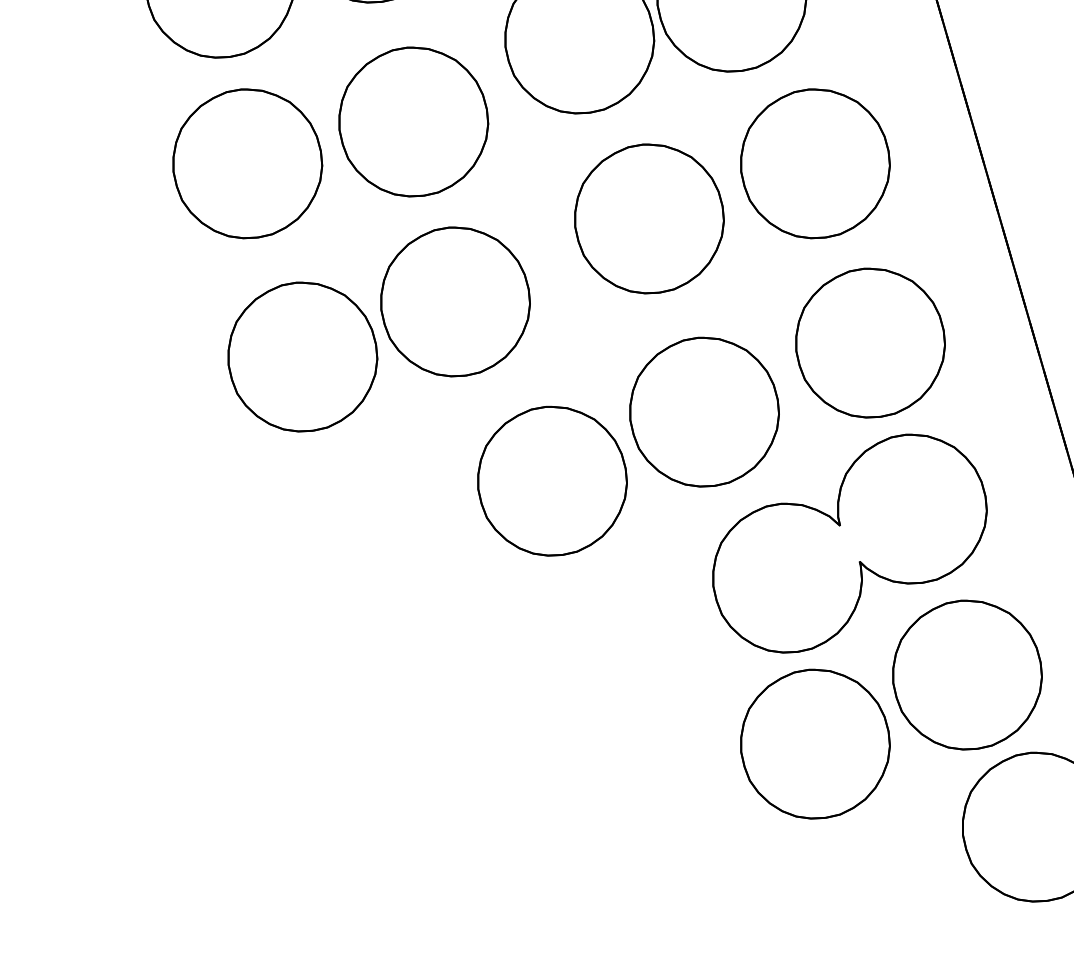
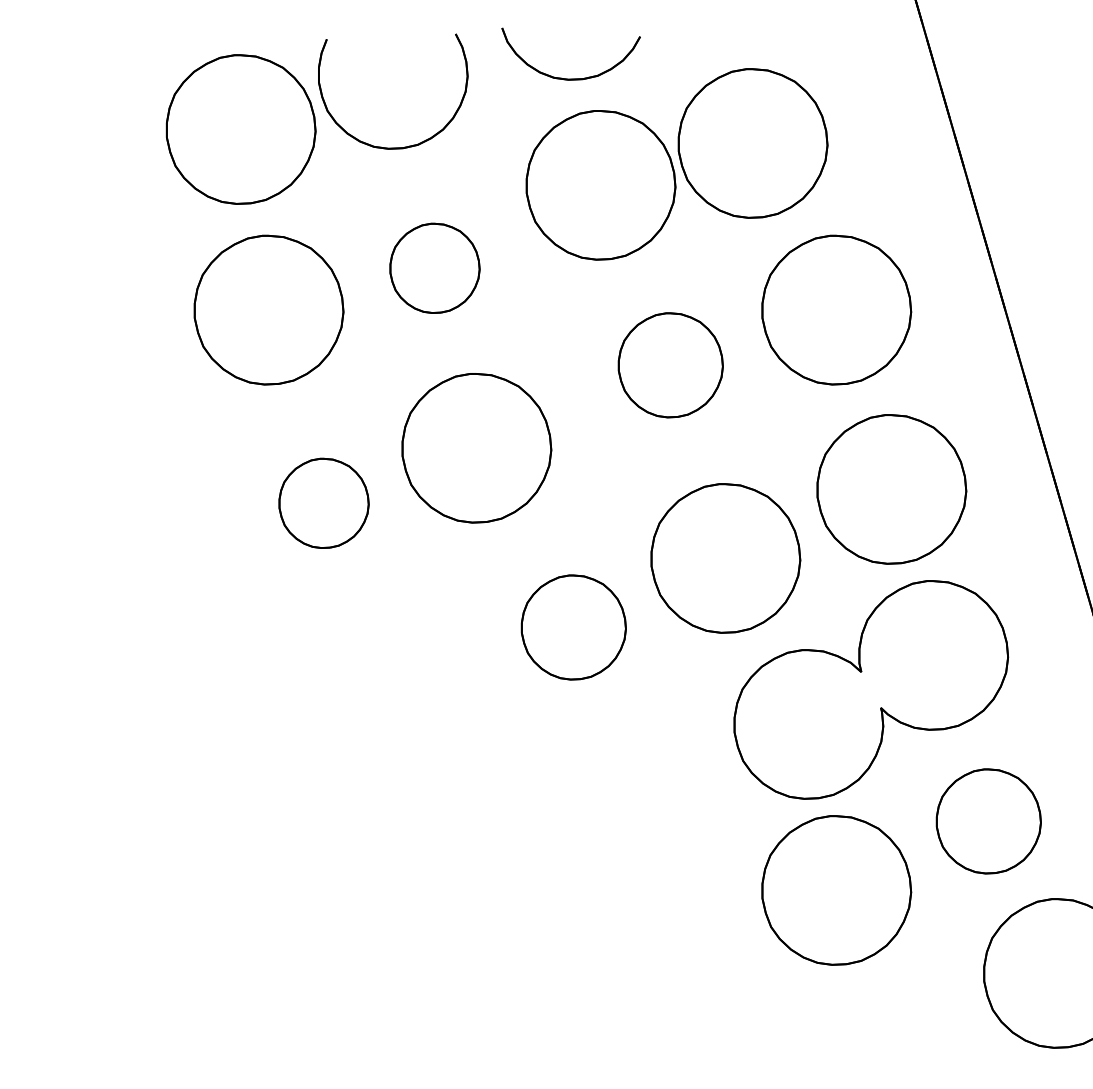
part: (413, 122) -> (434, 268), size x0.6
part: (649, 219) -> (670, 365), size x0.7
part: (302, 357) -> (323, 503), size x0.6
part: (552, 481) -> (573, 627), size x0.7
part: (967, 675) -> (988, 821), size x0.7

